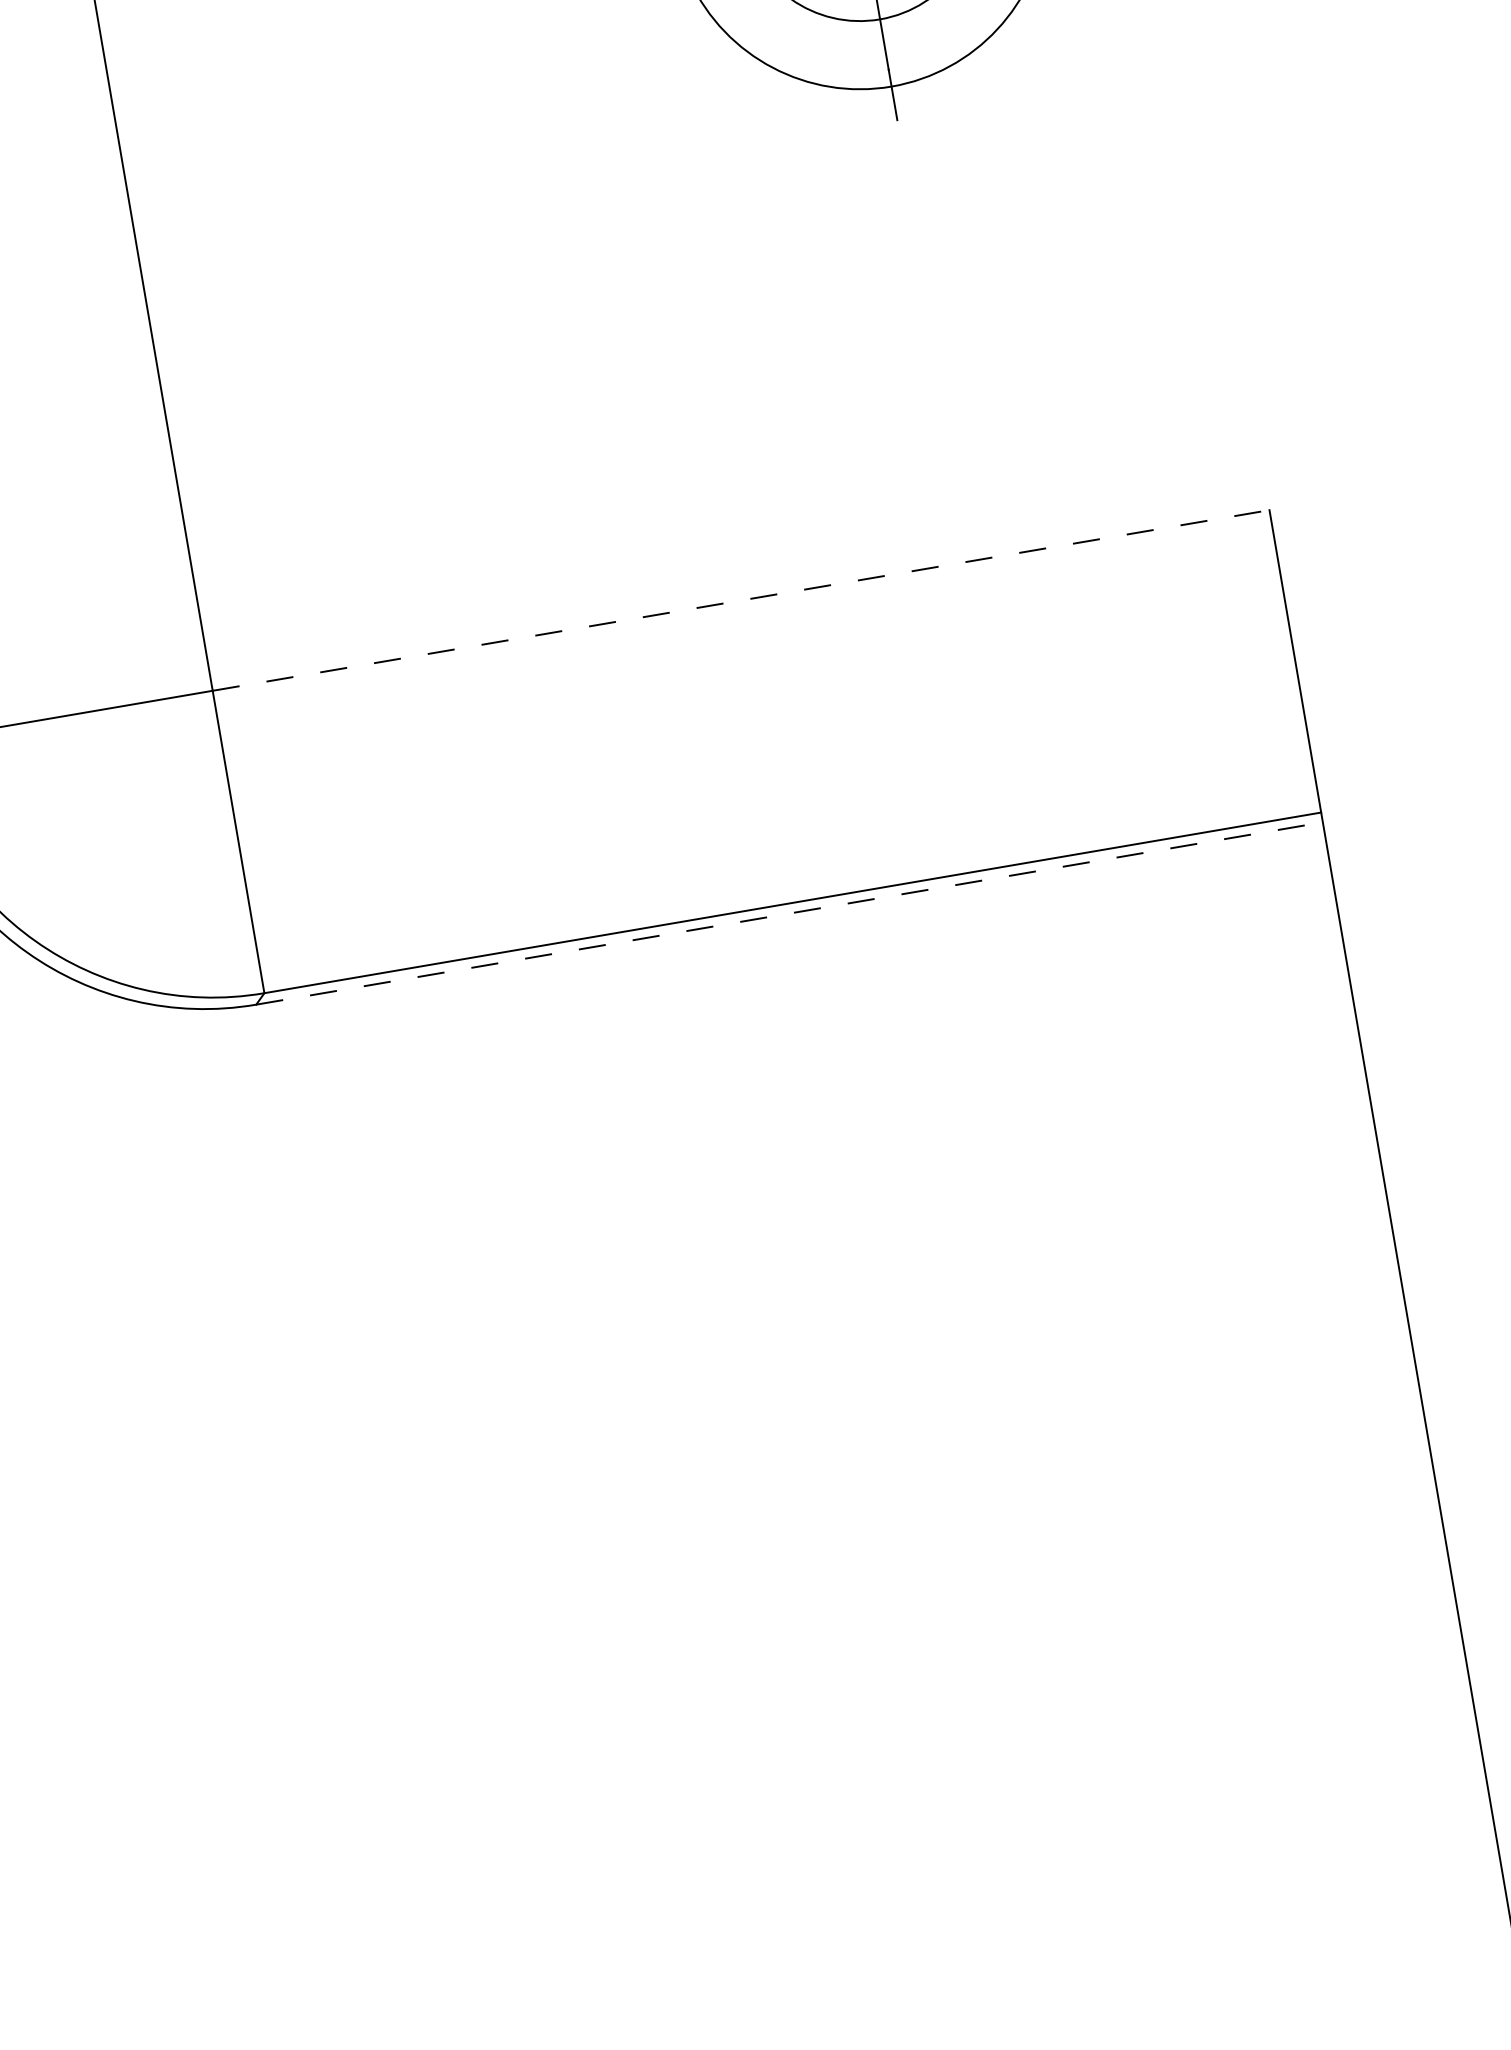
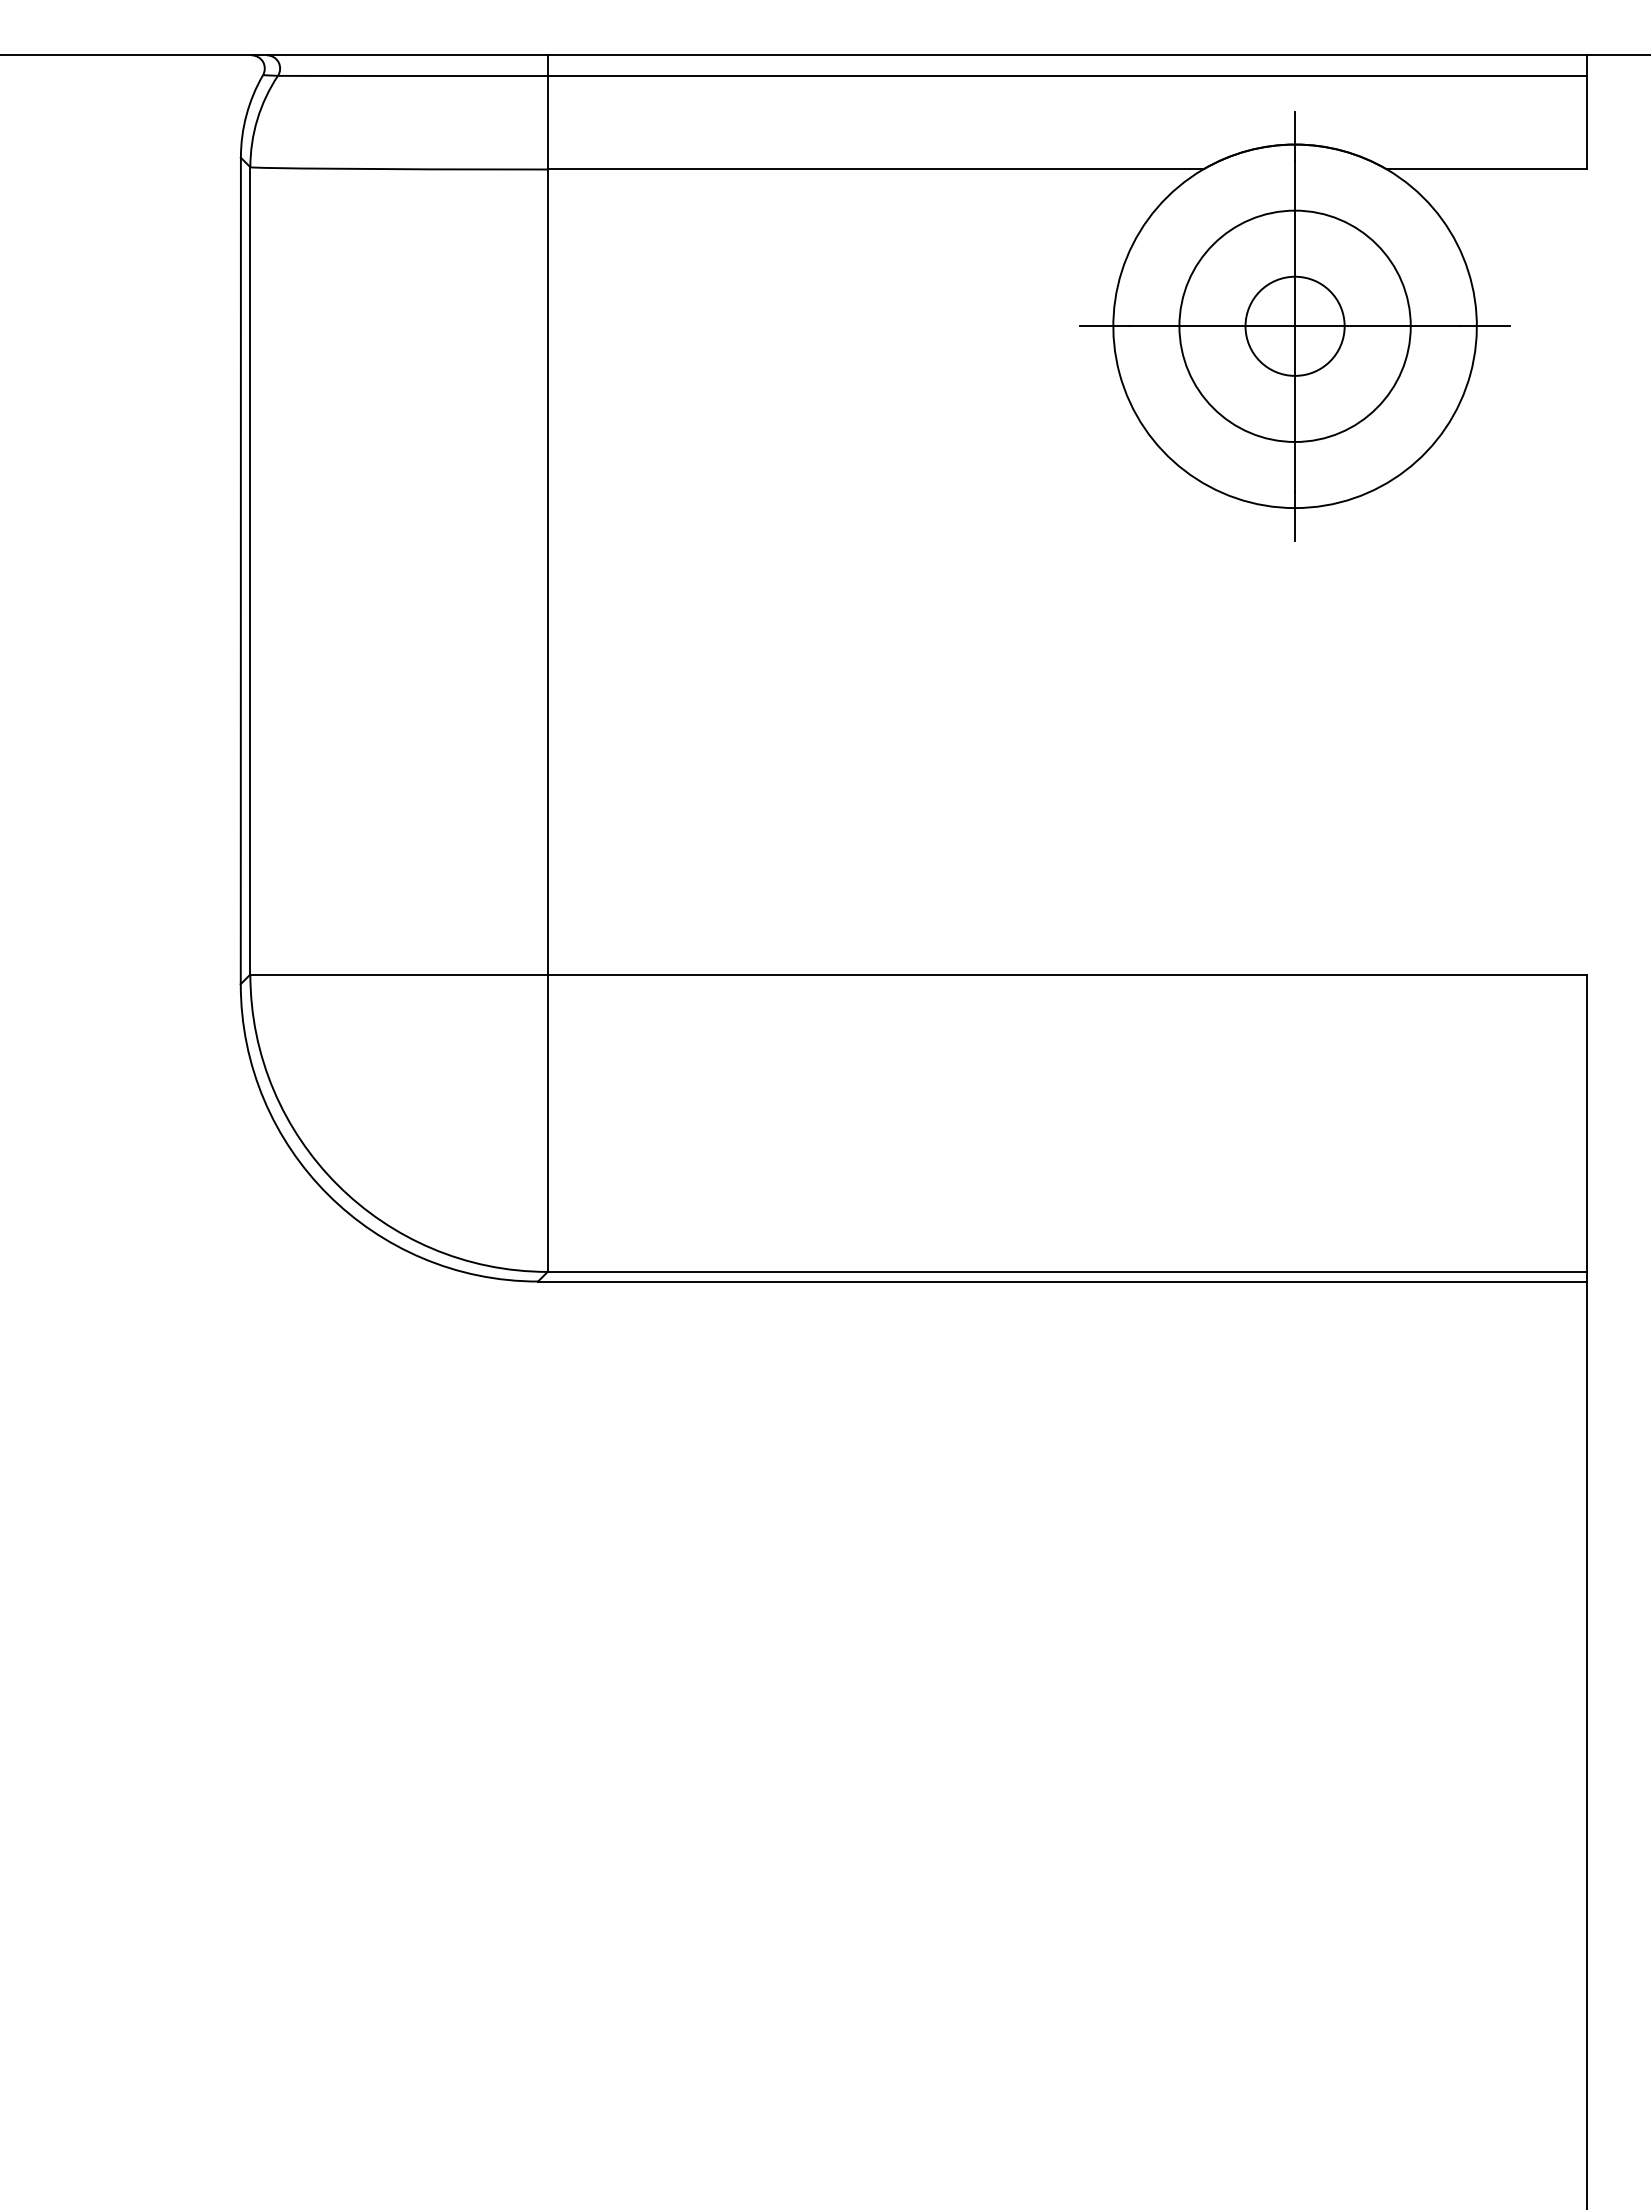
line: (741, 600) -> (1067, 974), dashed -> solid
line: (790, 913) -> (1063, 1281), dashed -> solid

